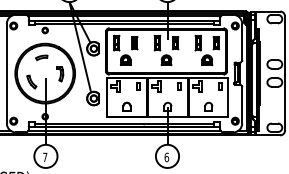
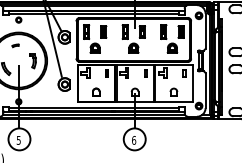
part: (41, 57) -> (15, 45), size x0.6
text: (45, 157) -> (19, 140), 7 -> 5

